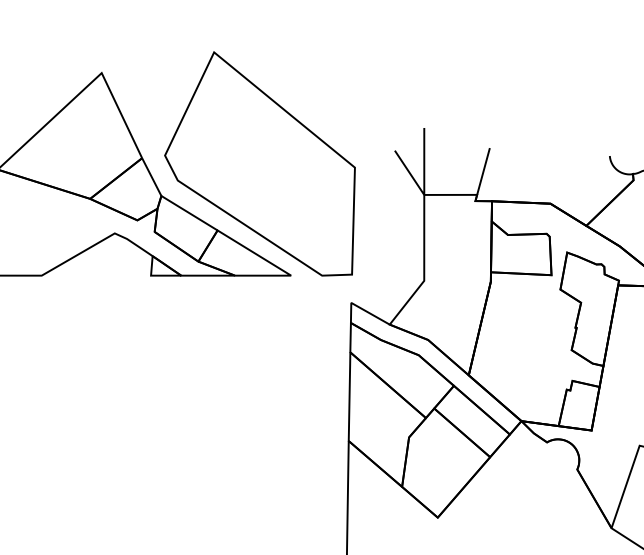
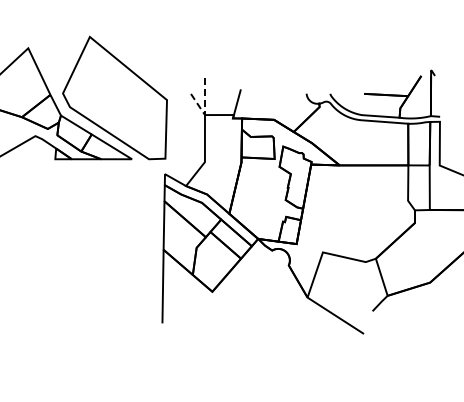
line: (423, 190) -> (204, 112), solid -> dashed

